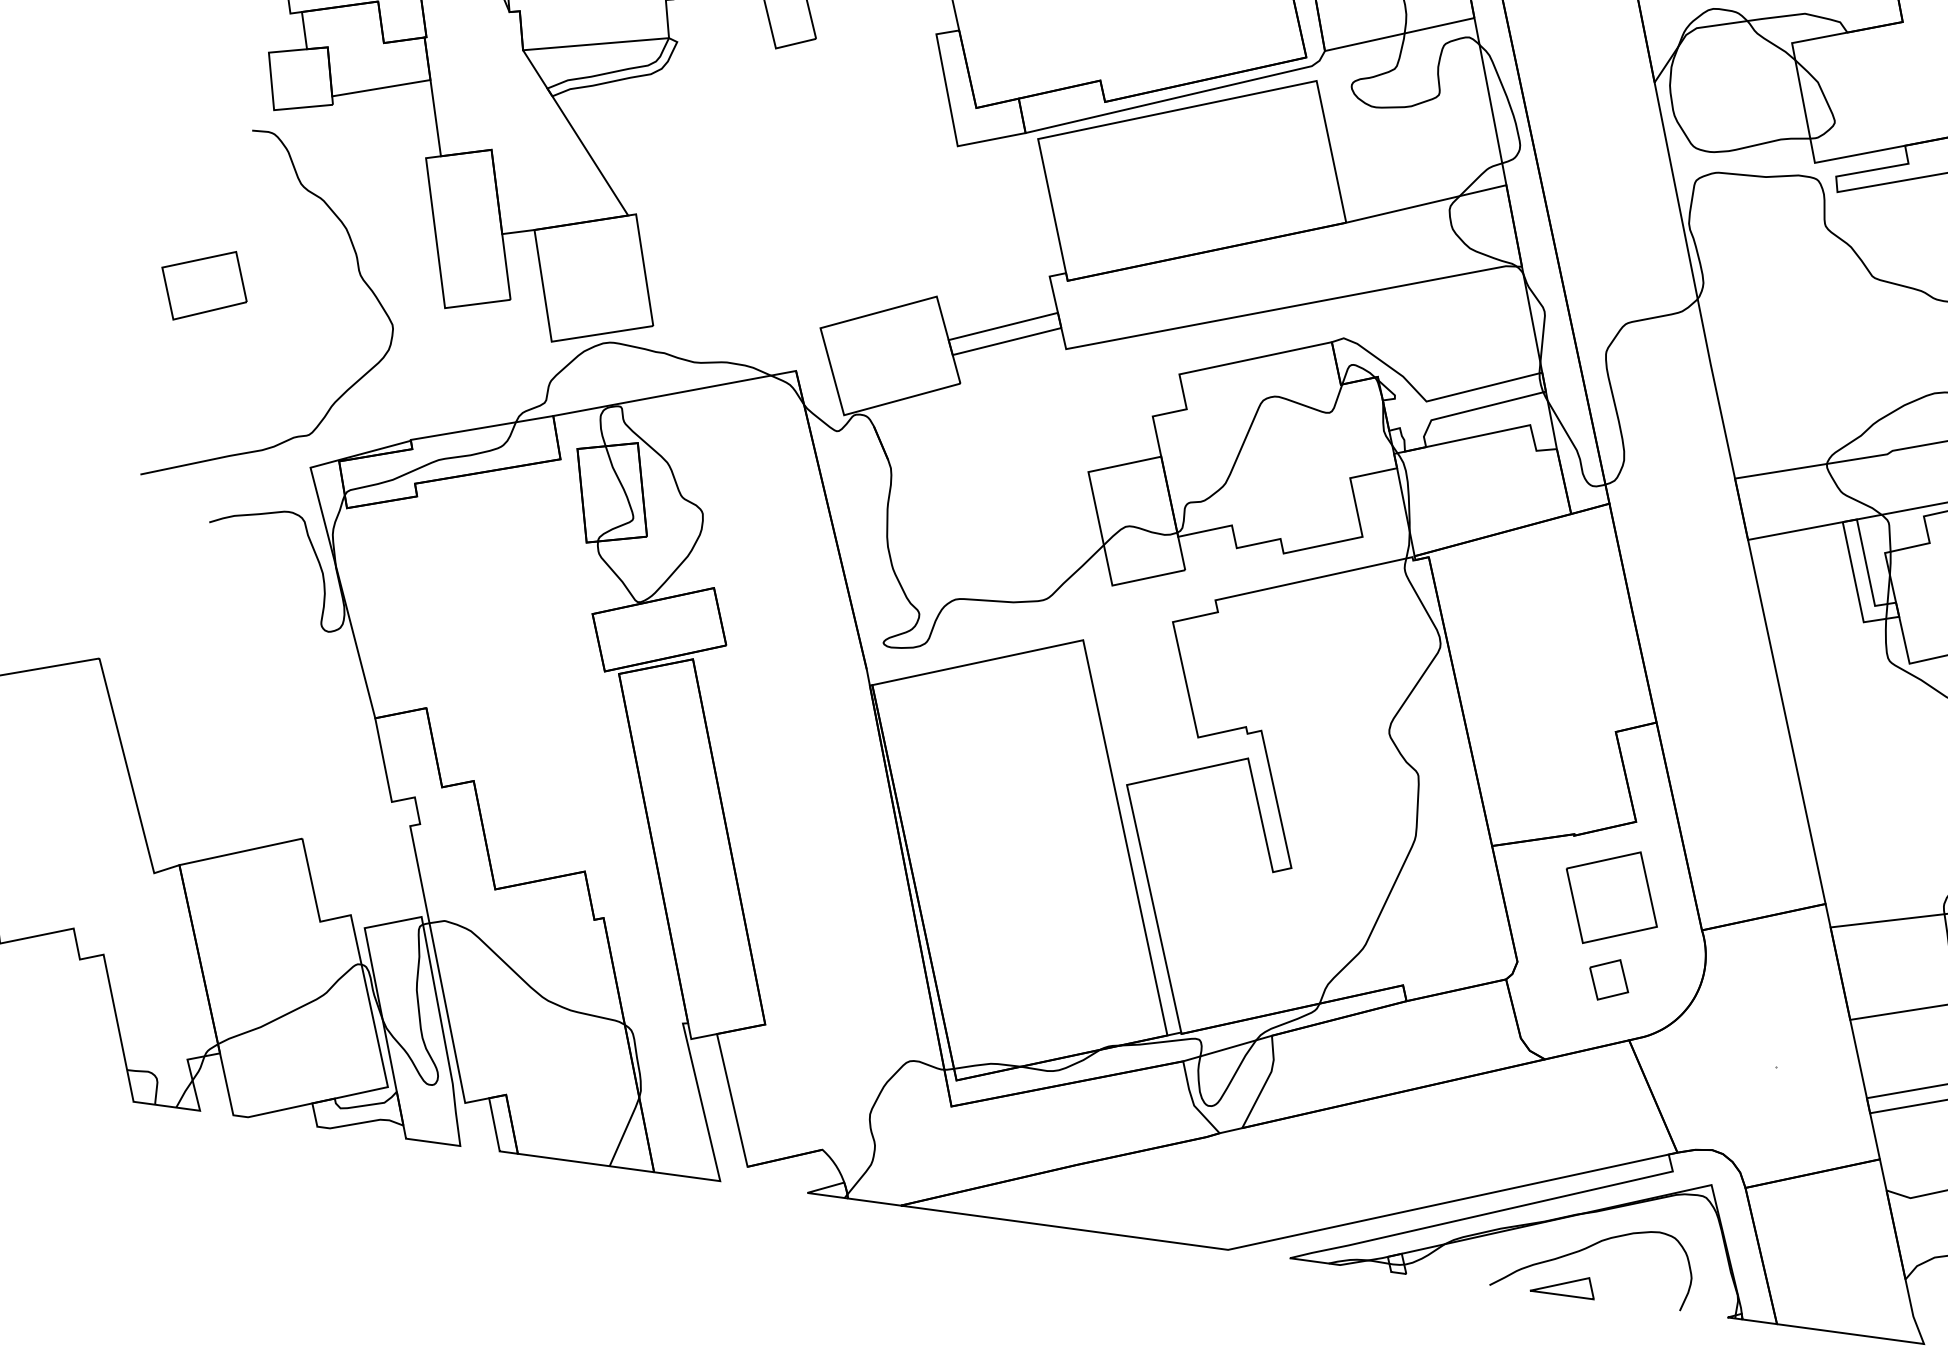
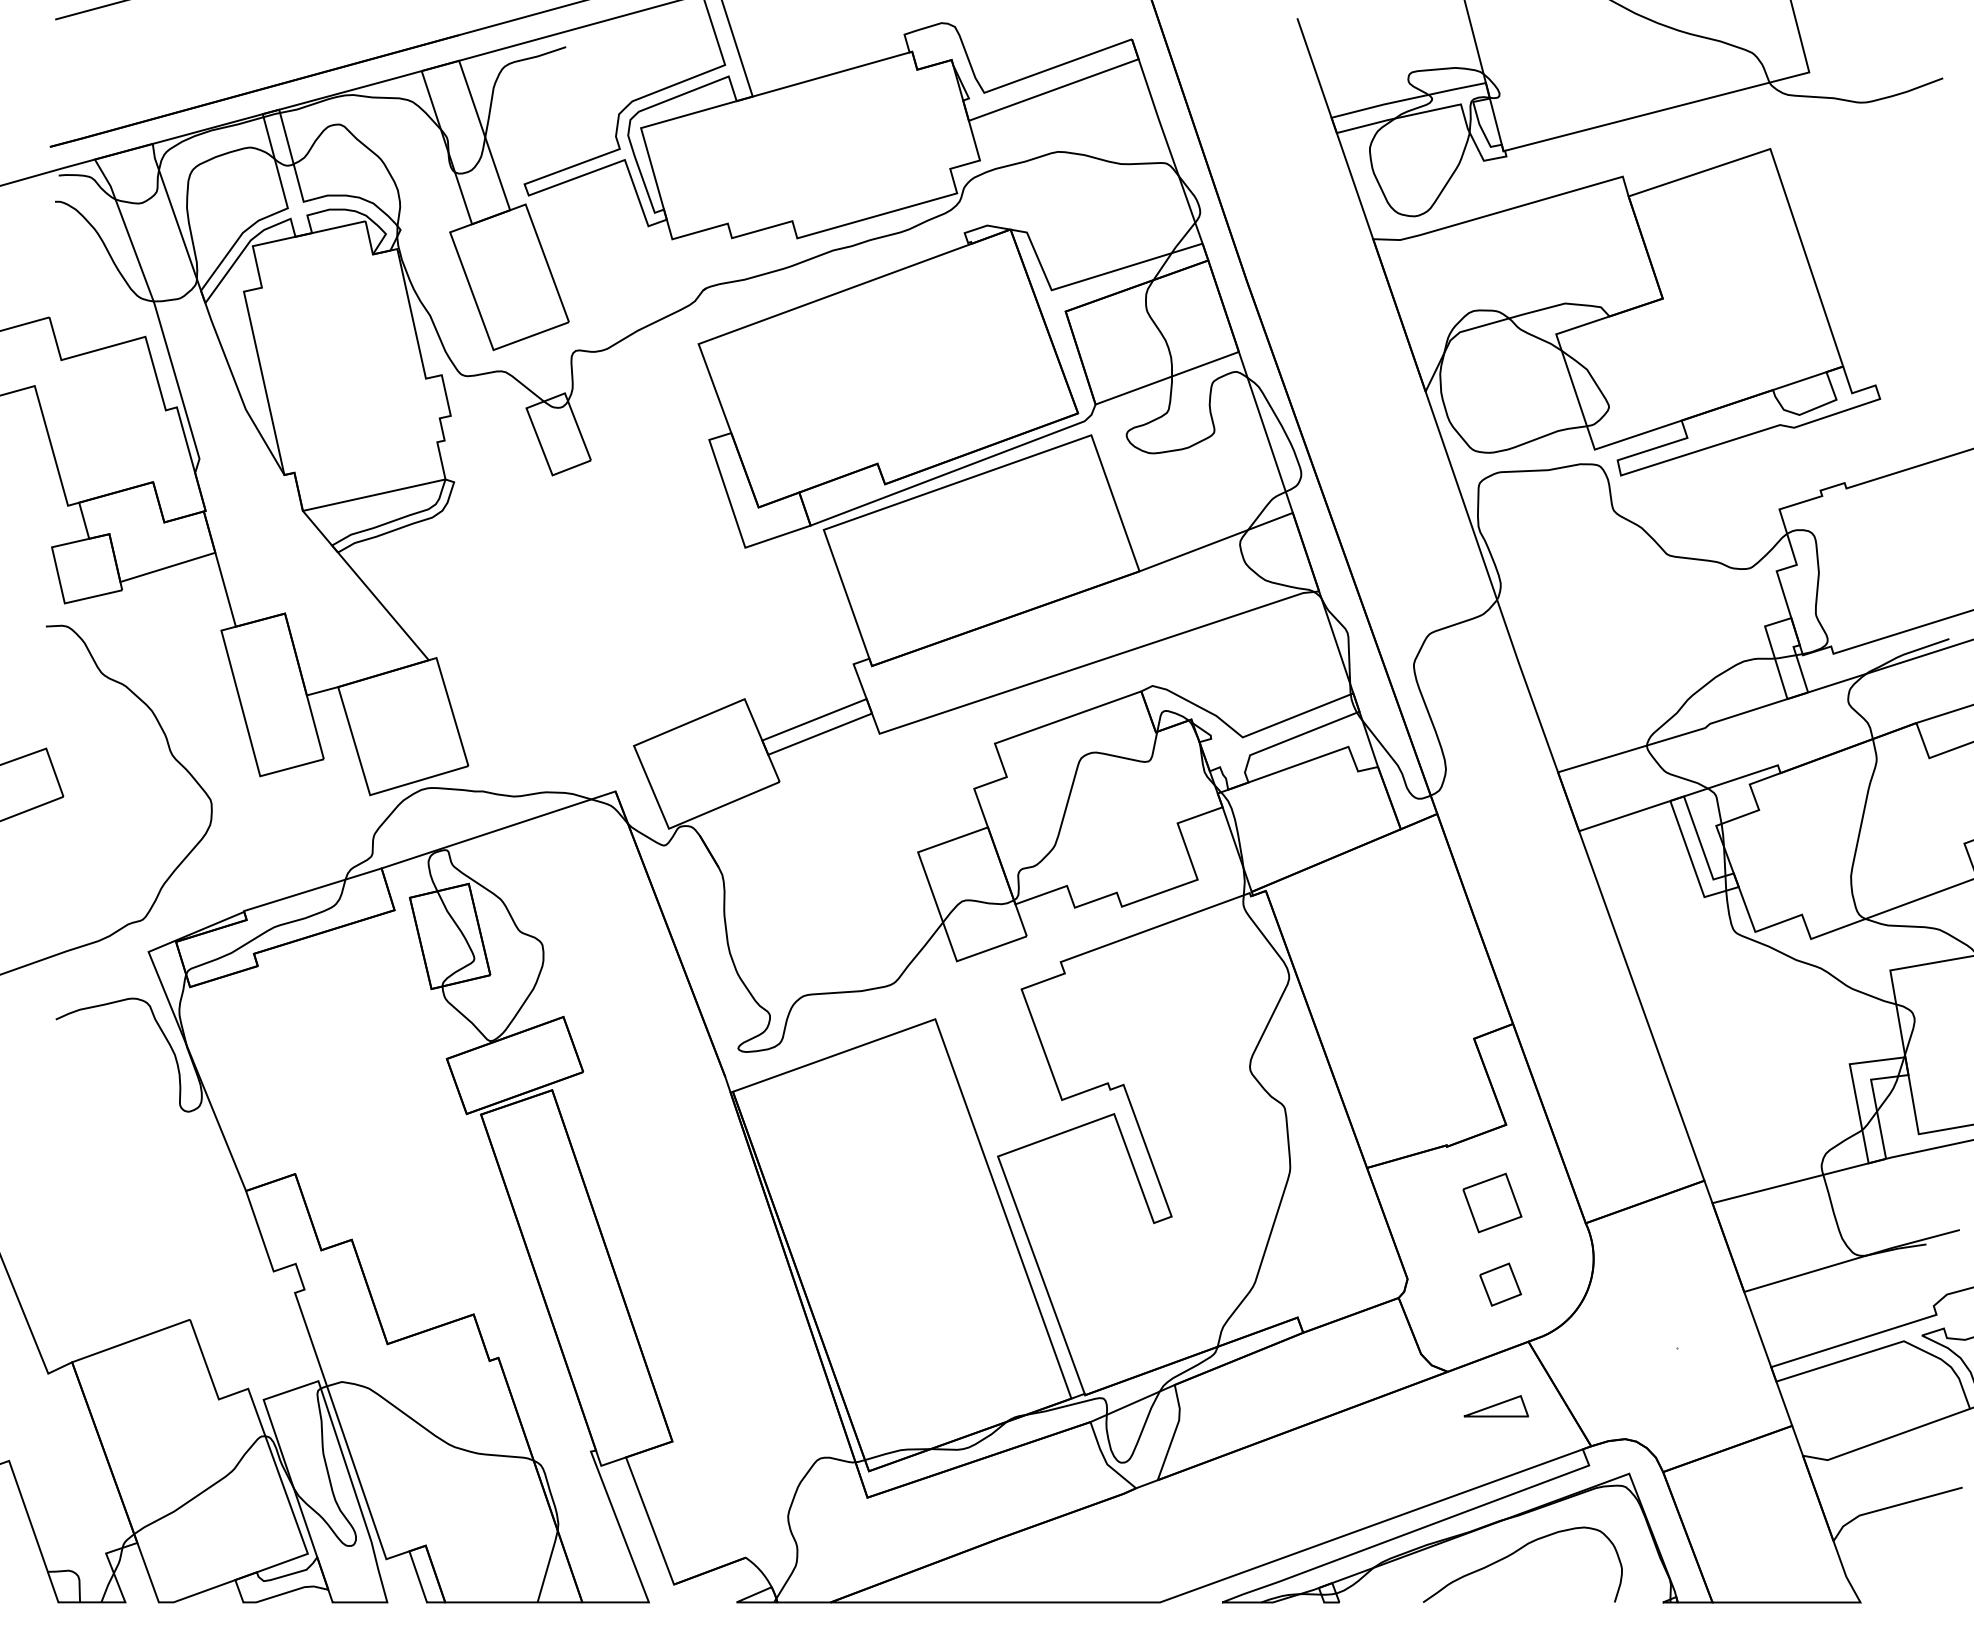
part: (1612, 897) -> (1492, 1202), size x0.6
part: (1562, 1285) -> (1495, 1406), moved

